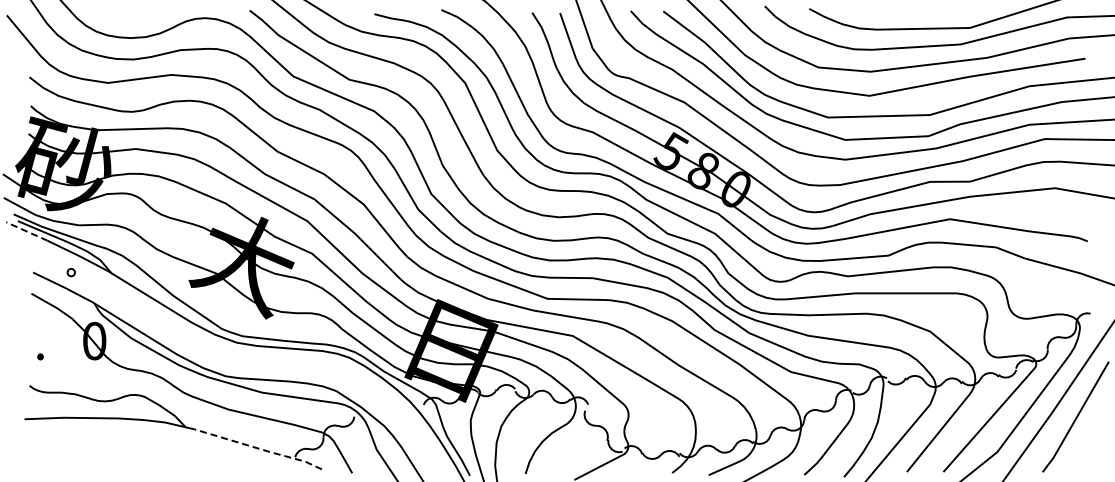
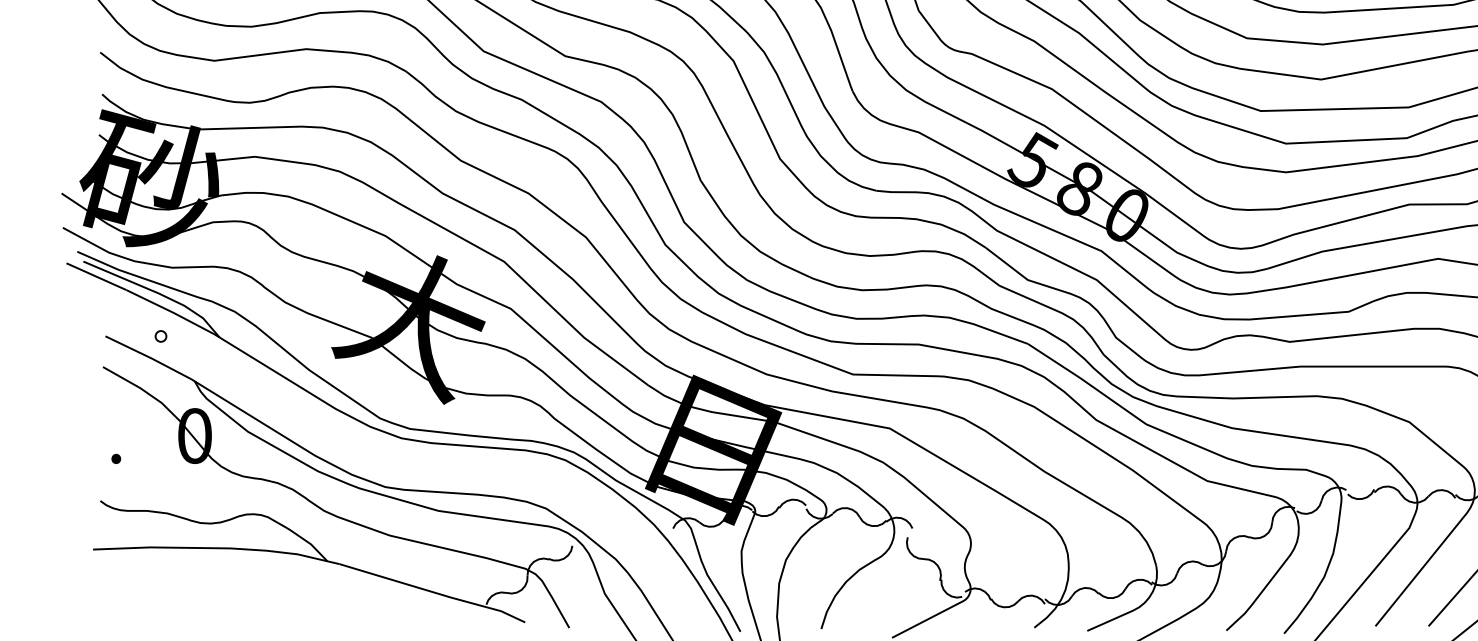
line: (26, 231) -> (95, 276), dashed -> solid
line: (259, 448) -> (434, 592), dashed -> solid

